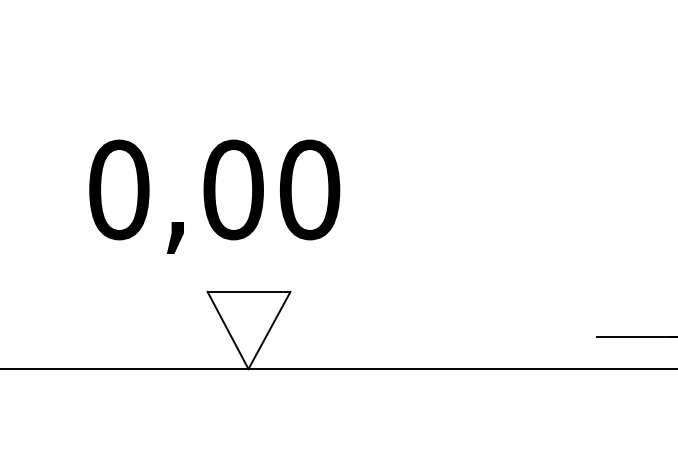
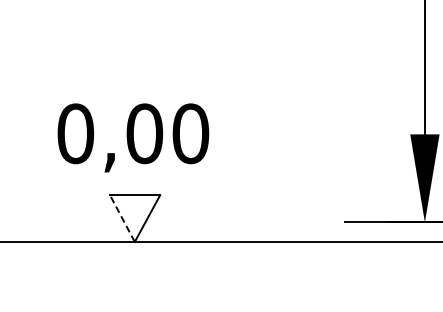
text: (214, 196) -> (133, 137), moved
line: (228, 330) -> (122, 218), solid -> dashed

